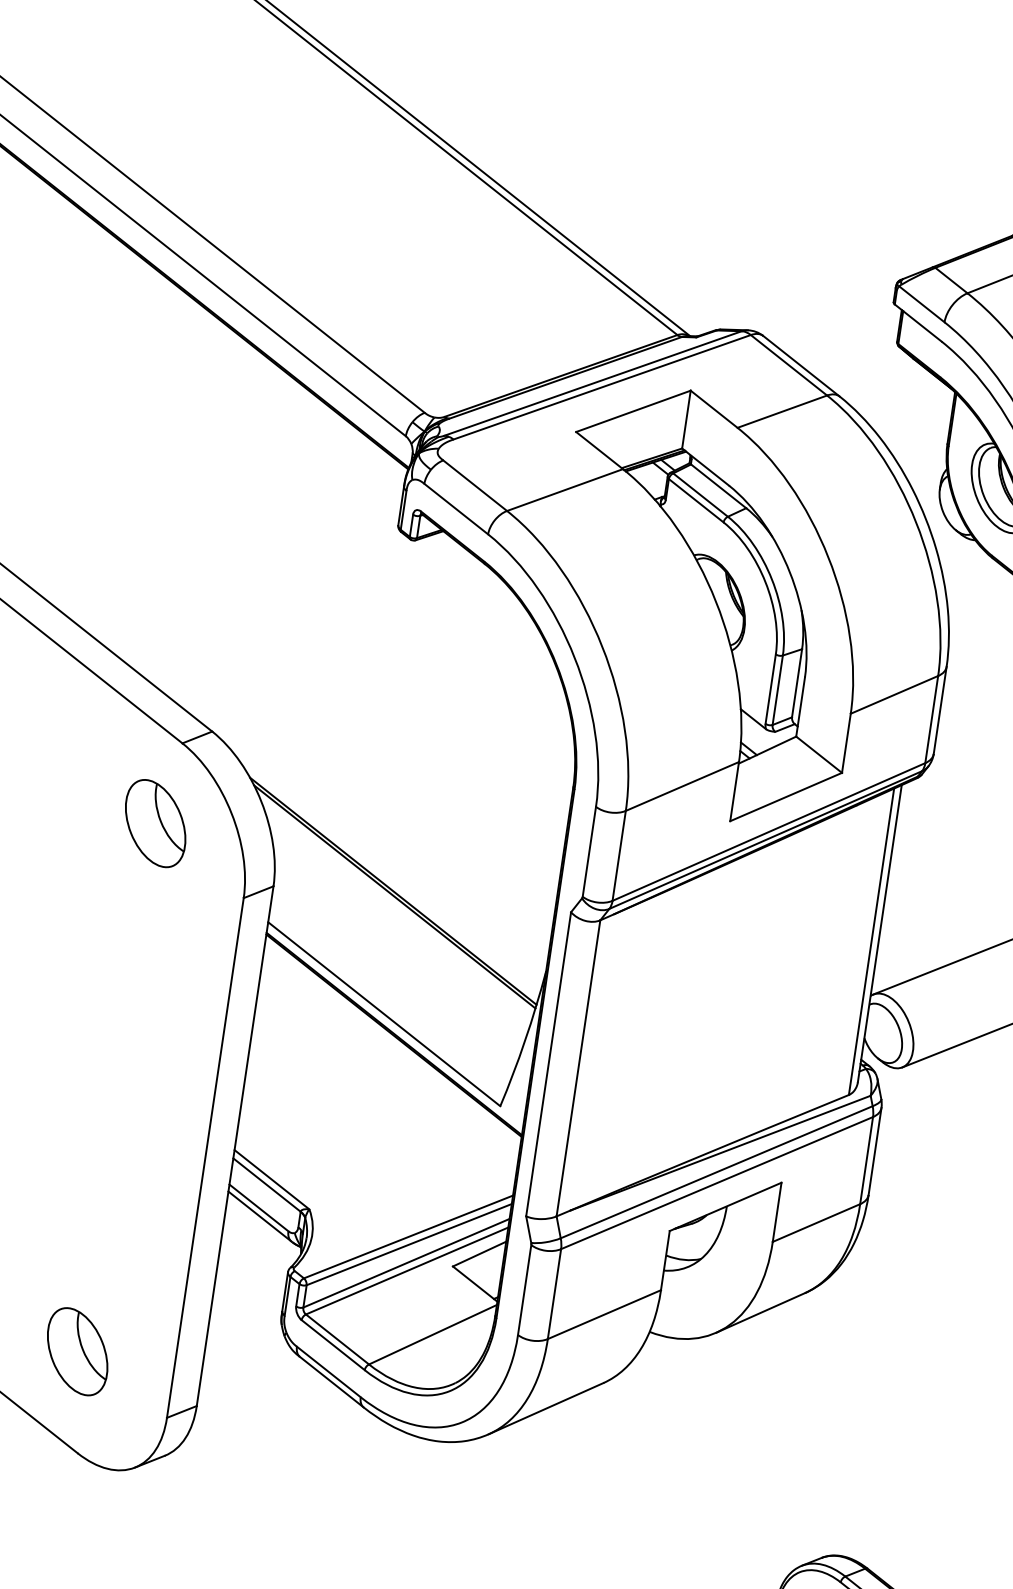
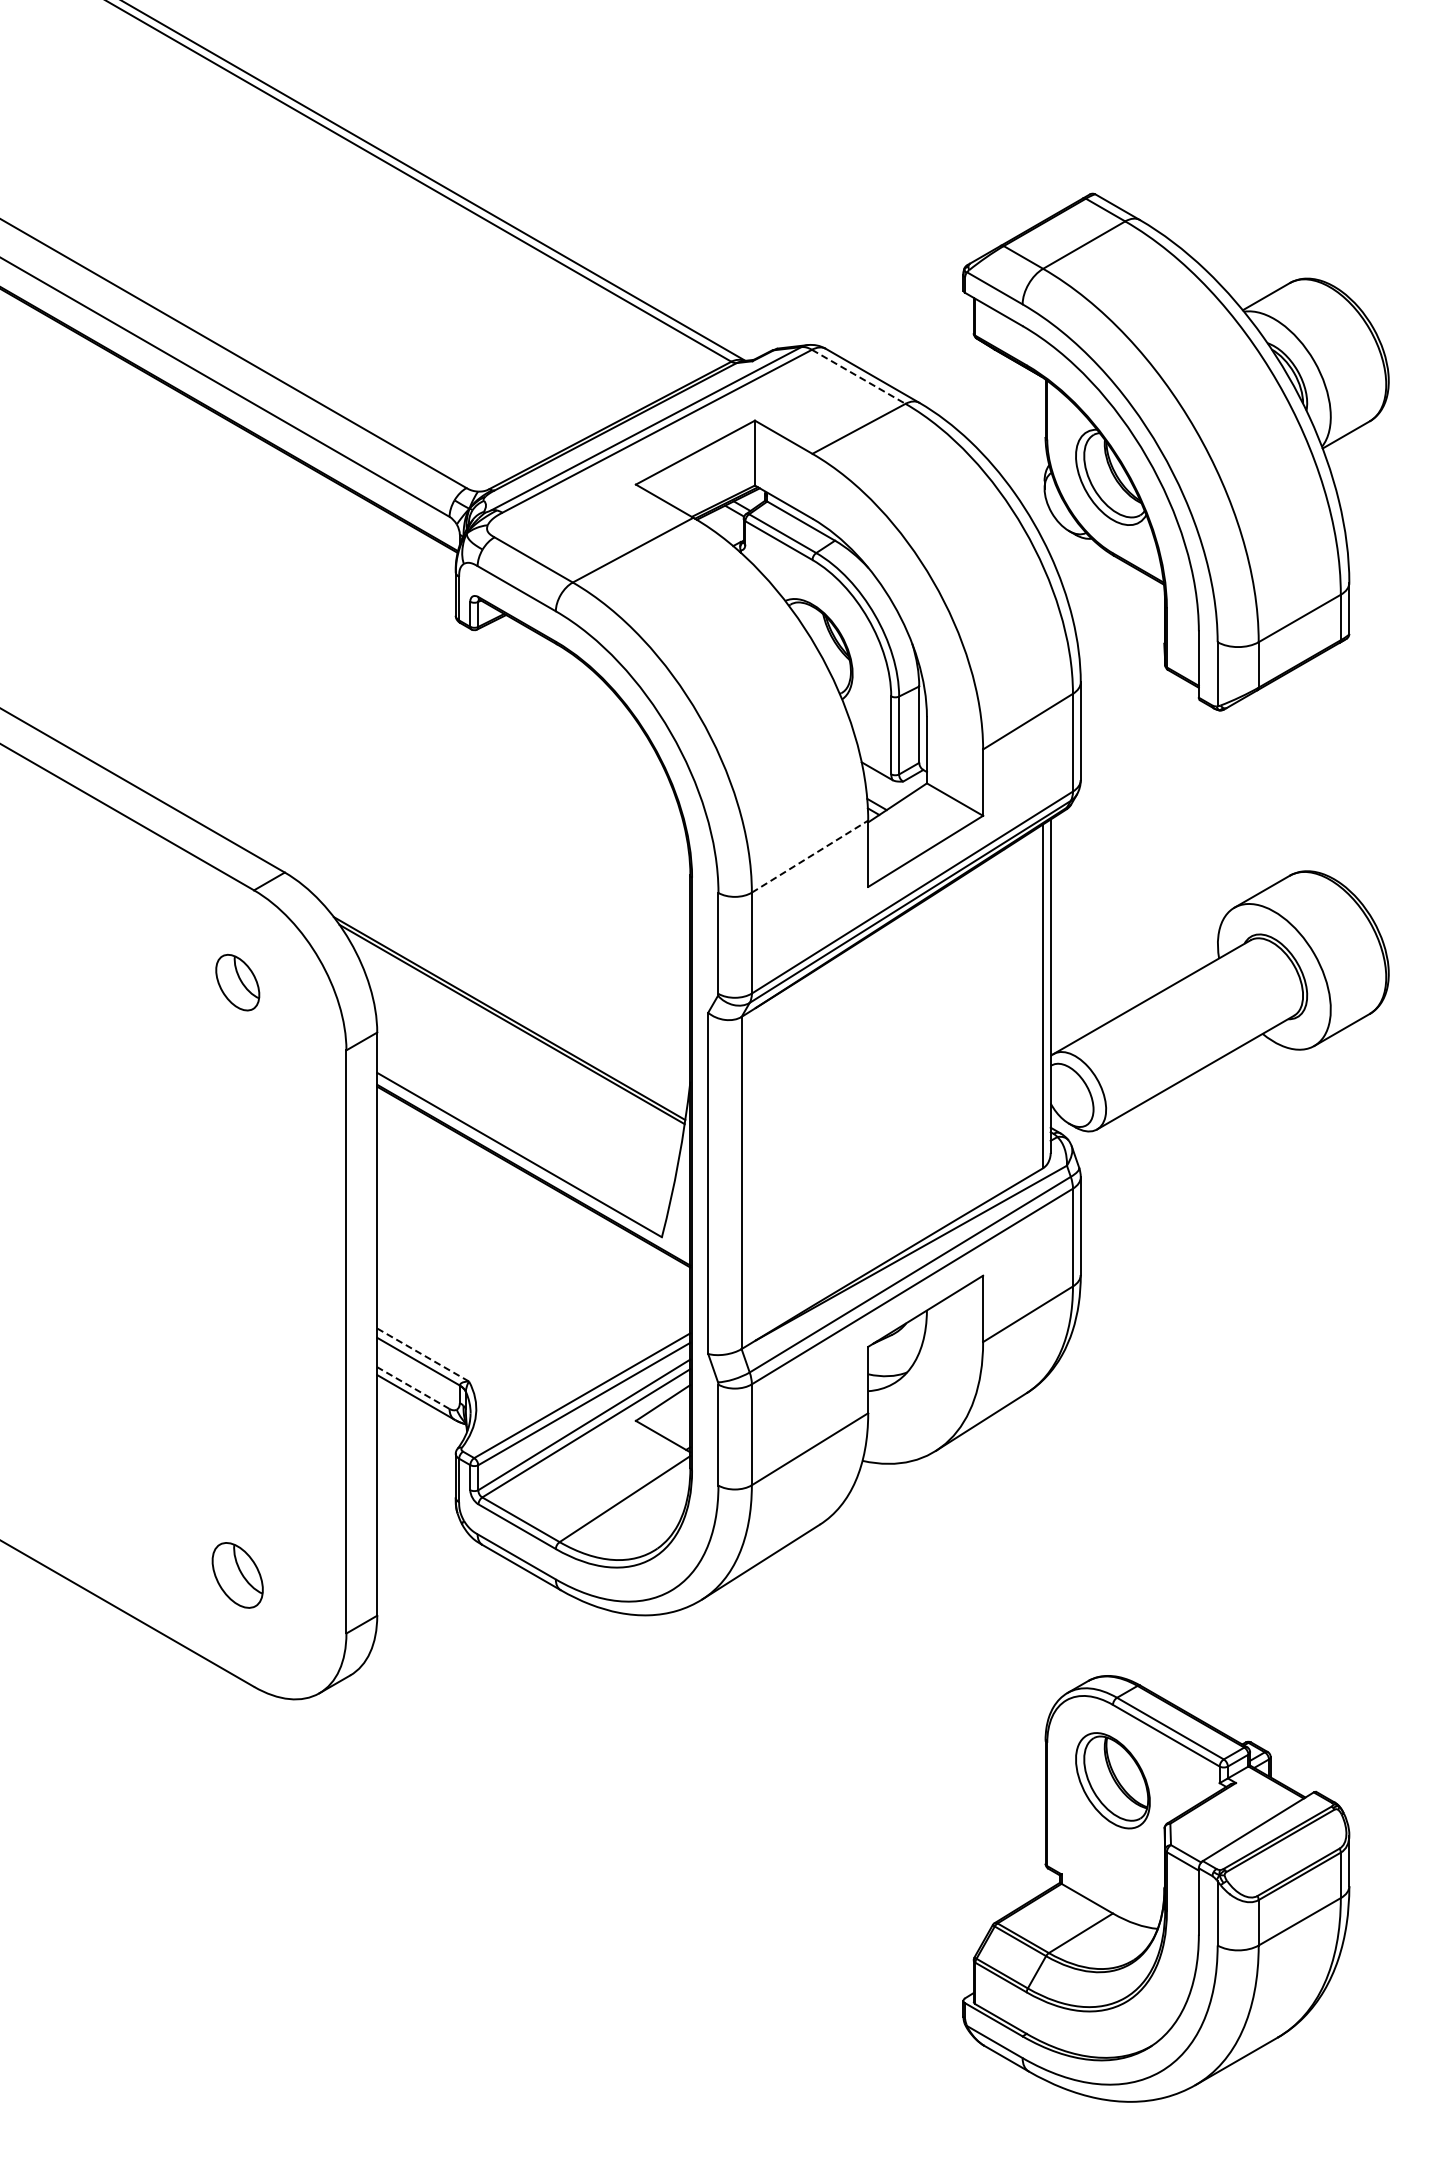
line: (789, 365) -> (859, 377), solid -> dashed
line: (682, 786) -> (810, 856), solid -> dashed
part: (155, 823) -> (237, 982), size x0.6
line: (272, 1180) -> (423, 1355), solid -> dashed
line: (258, 1208) -> (413, 1388), solid -> dashed
part: (77, 1351) -> (237, 1575), size x0.7

